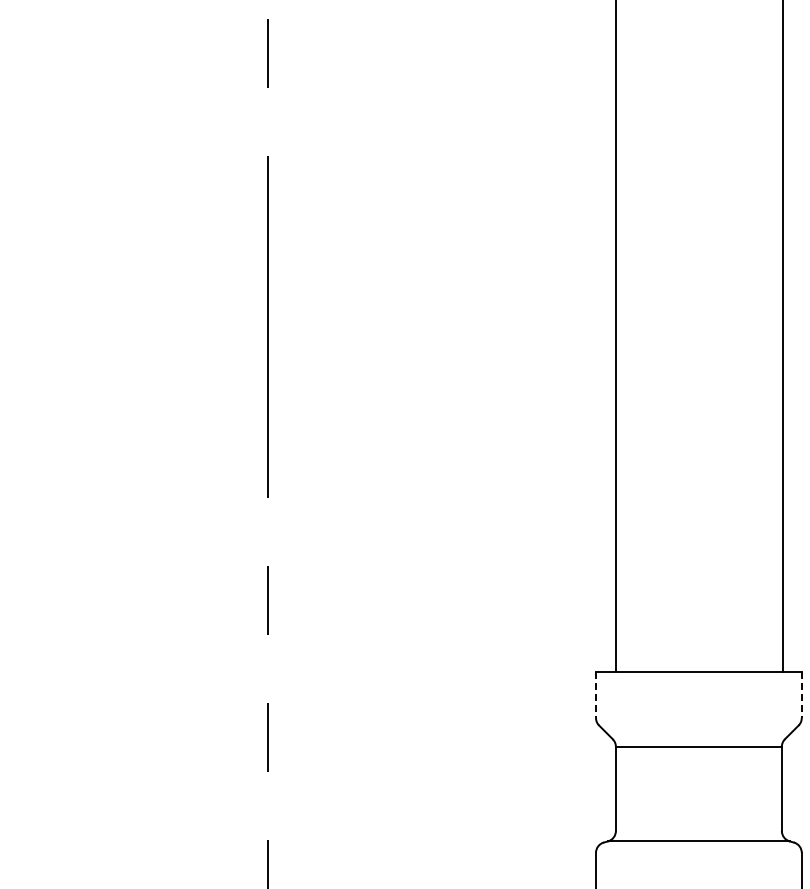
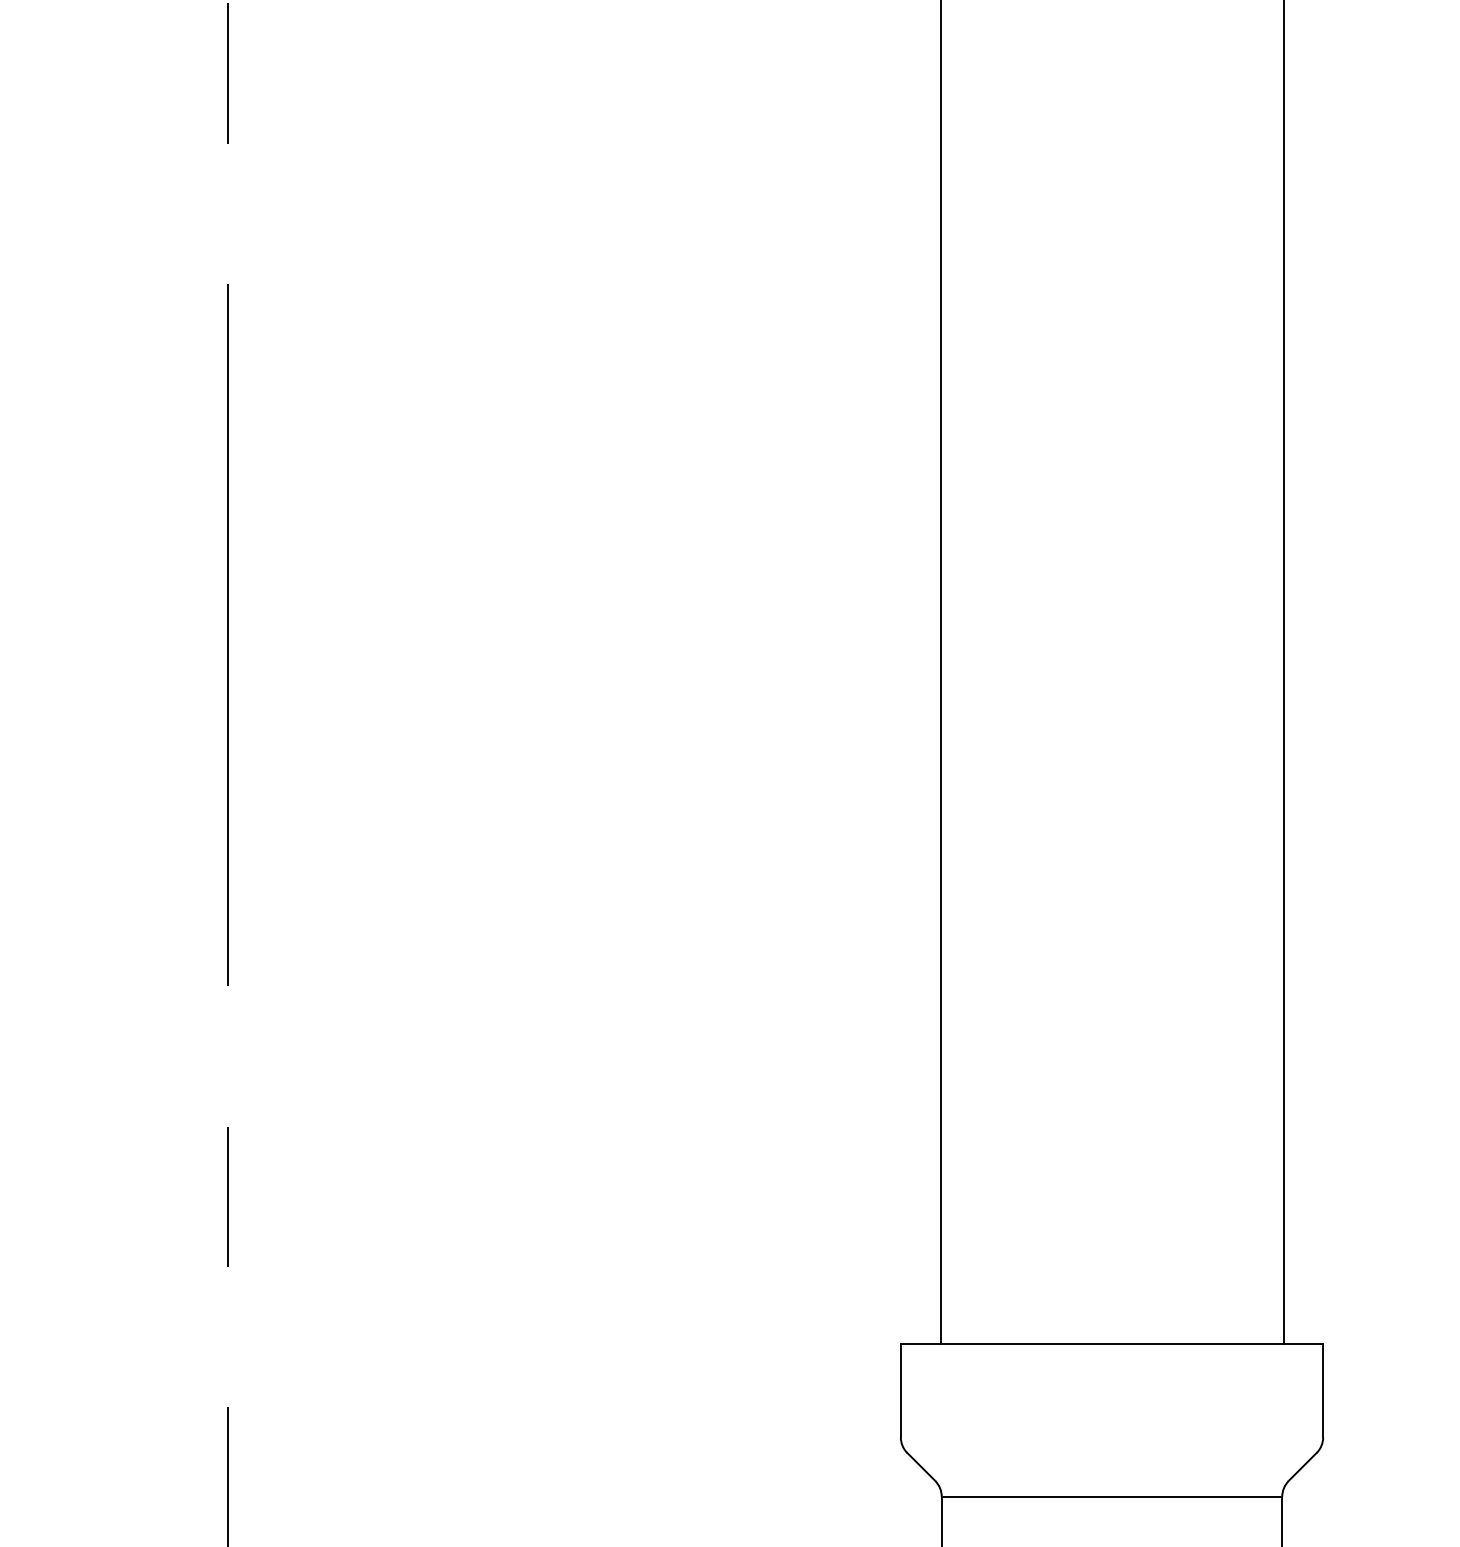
line: (596, 695) -> (901, 1391), dashed -> solid
line: (801, 695) -> (1322, 1391), dashed -> solid

